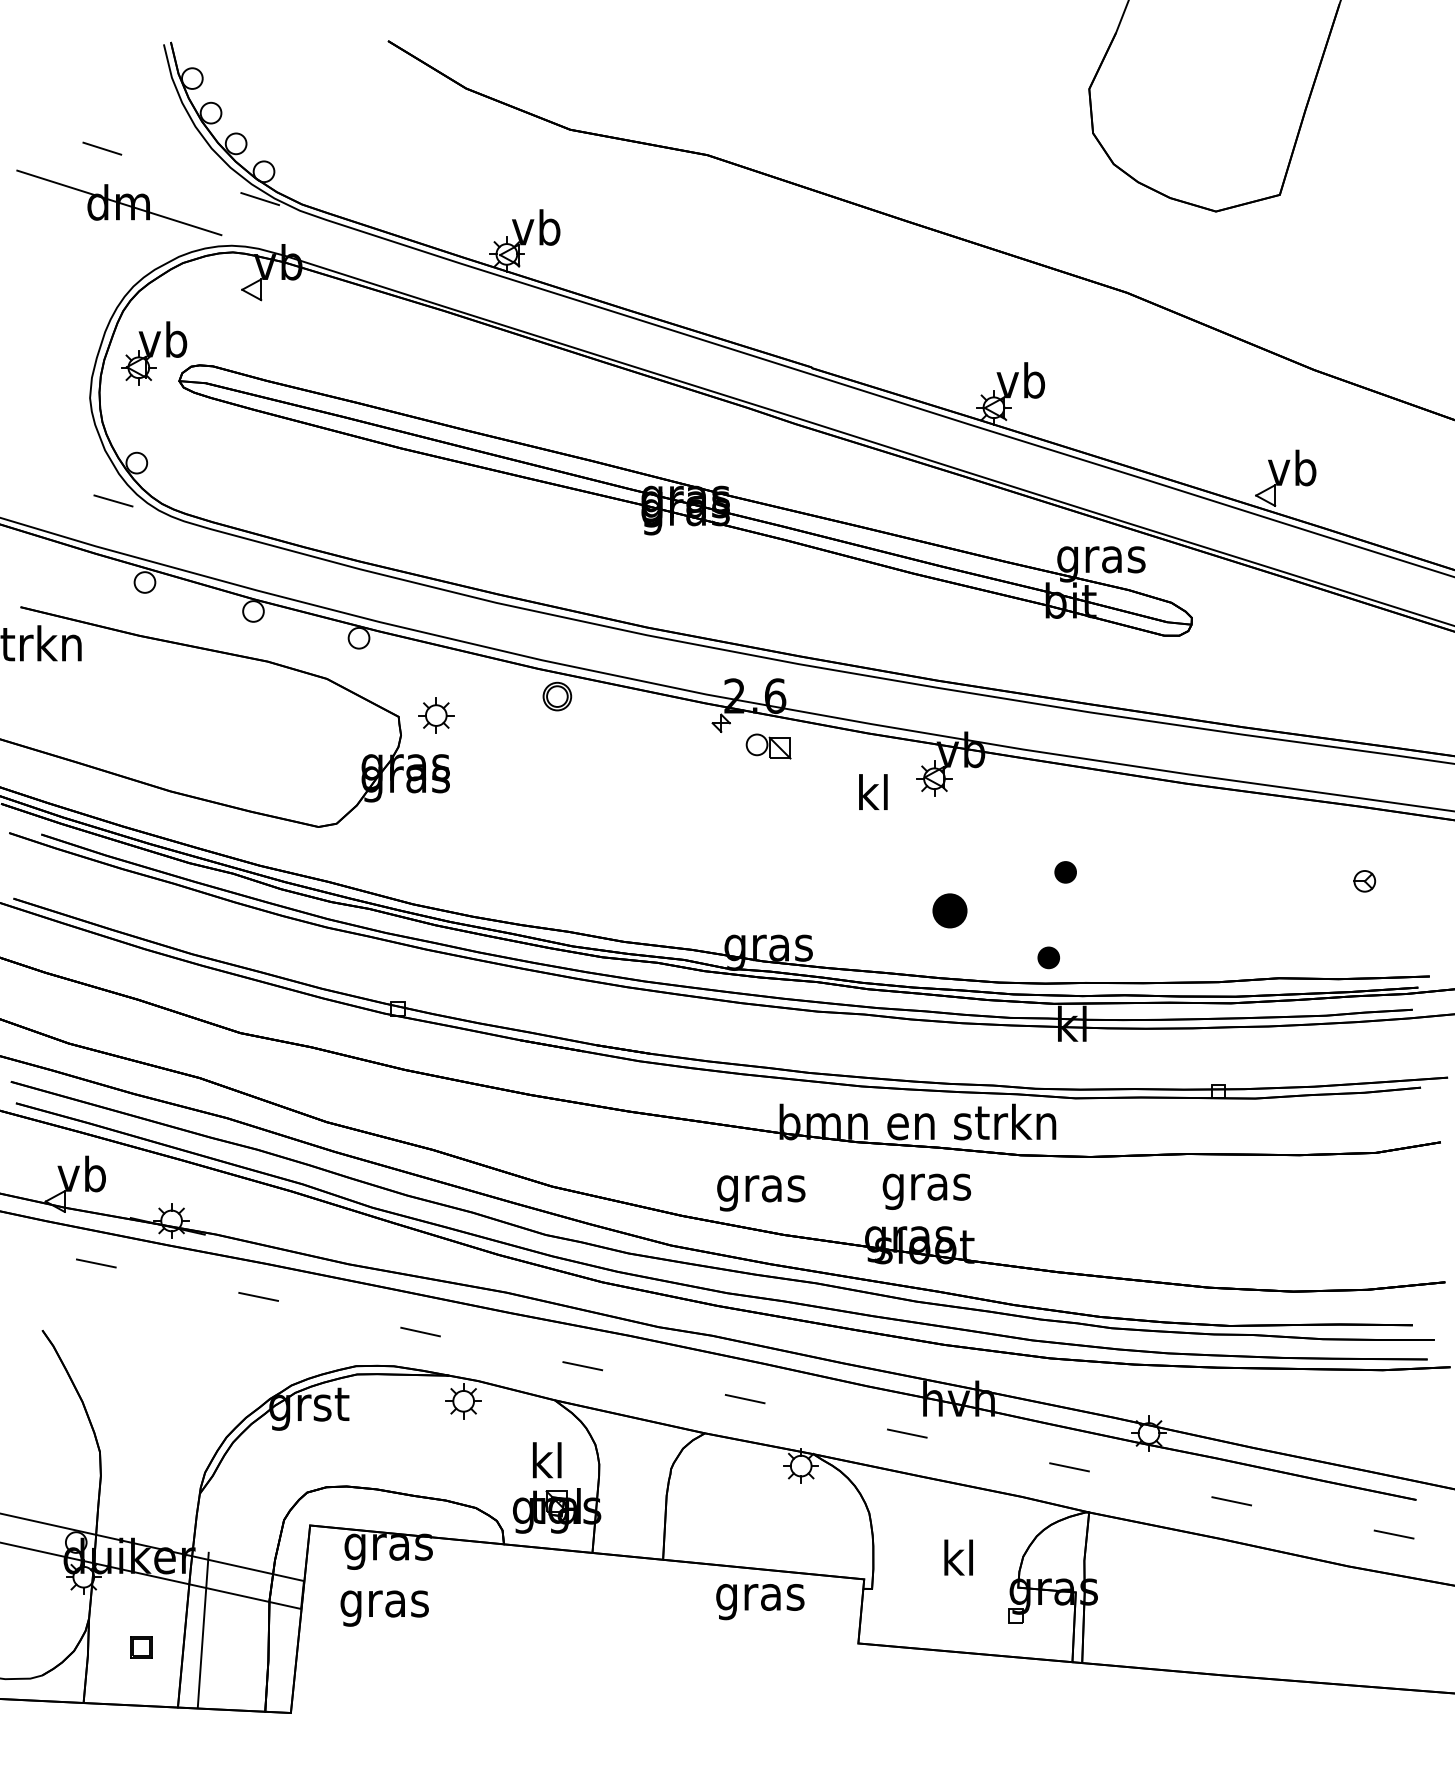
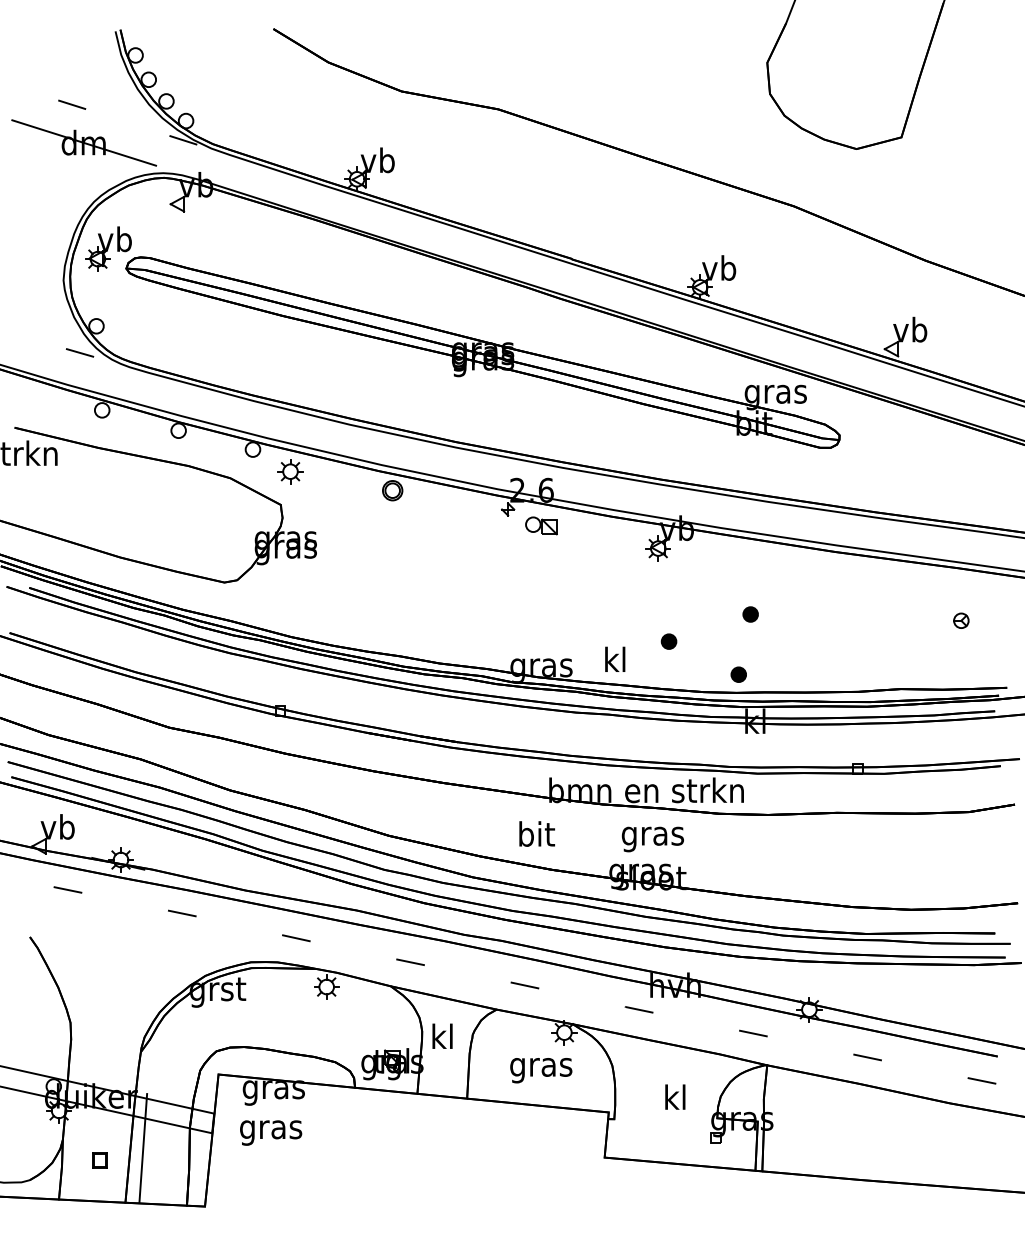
part: (436, 715) -> (290, 471), moved
text: (873, 791) -> (615, 658), moved
part: (949, 910) -> (668, 641), size x0.62
text: (761, 1188) -> (536, 837), gras -> bit
text: (547, 1460) -> (442, 1036), moved
text: (760, 1602) -> (541, 1070), moved

